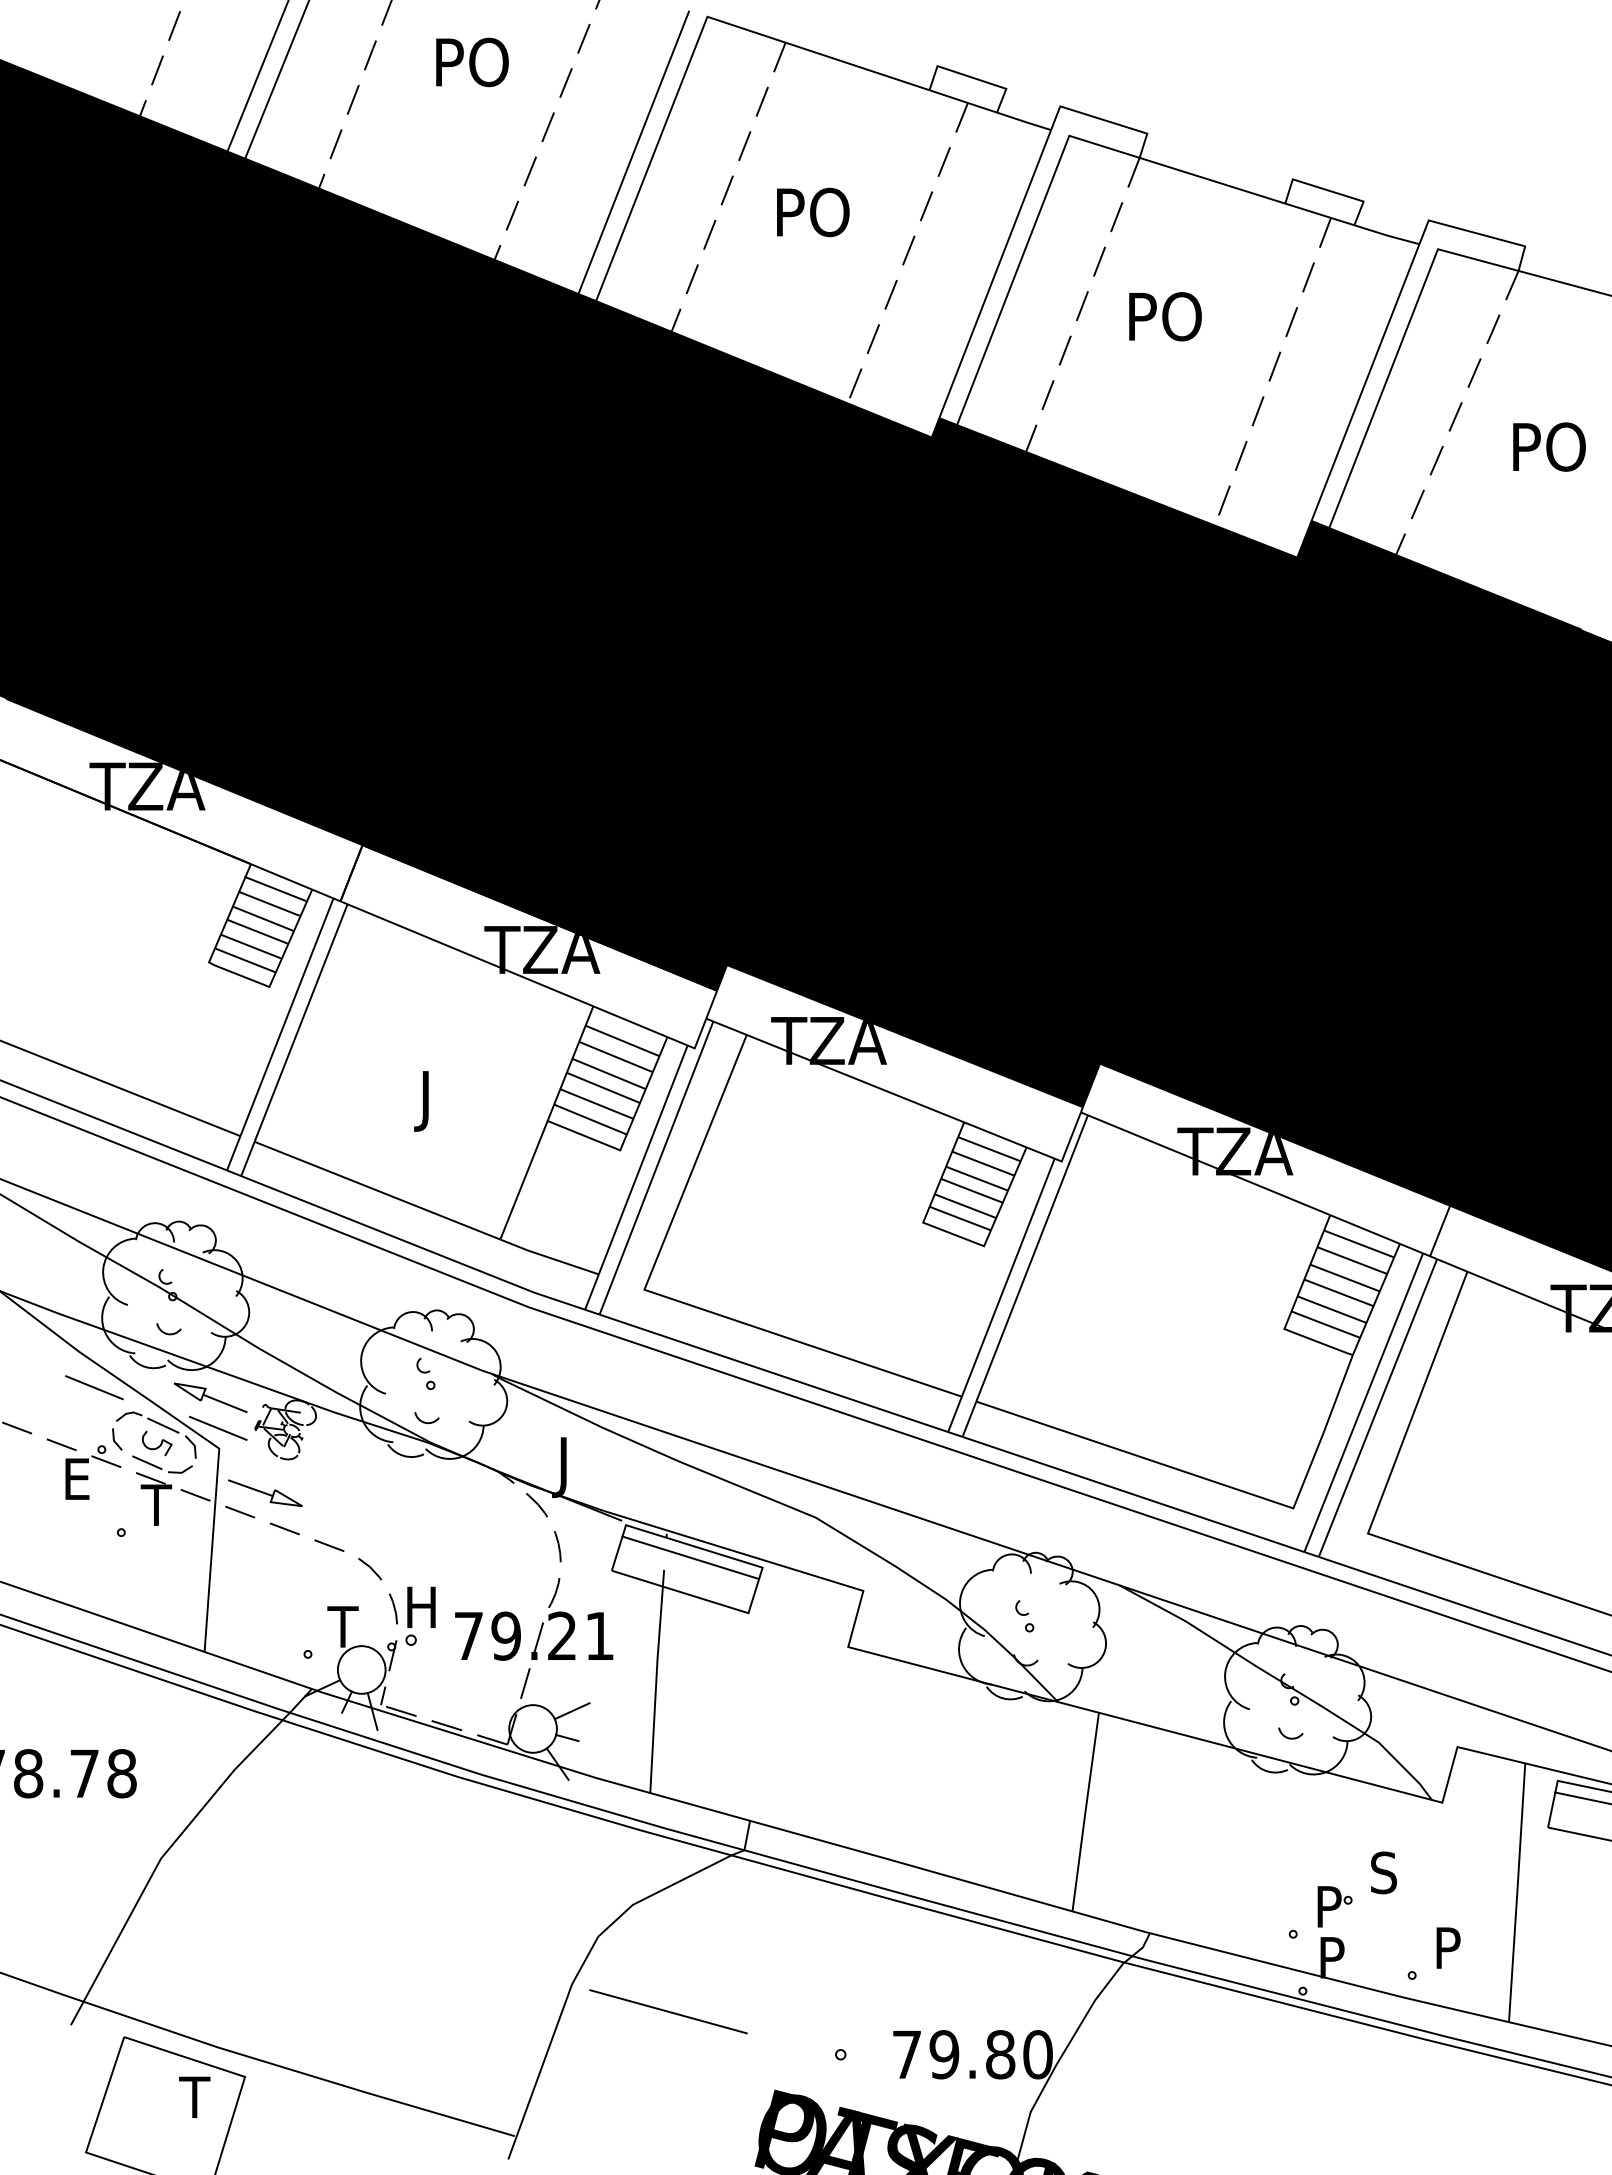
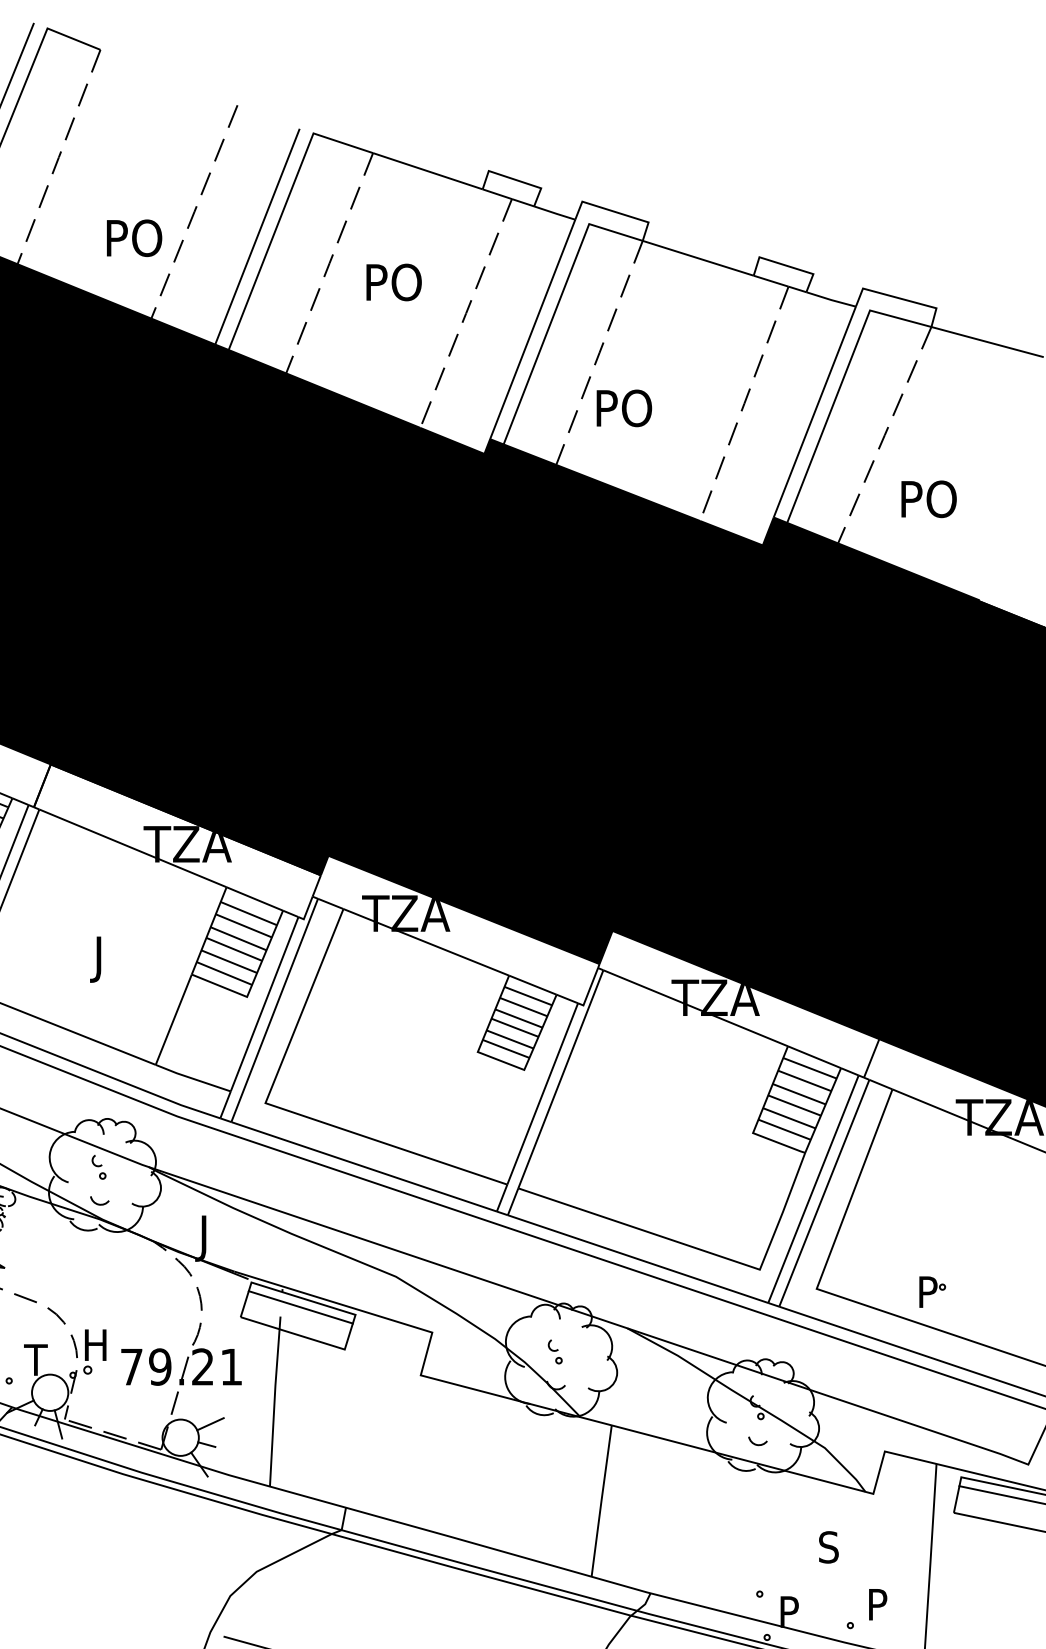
text: (472, 62) -> (134, 238), moved
text: (1165, 316) -> (624, 408), moved
text: (1549, 446) -> (929, 498), moved
part: (1334, 1906) -> (932, 1291), moved

